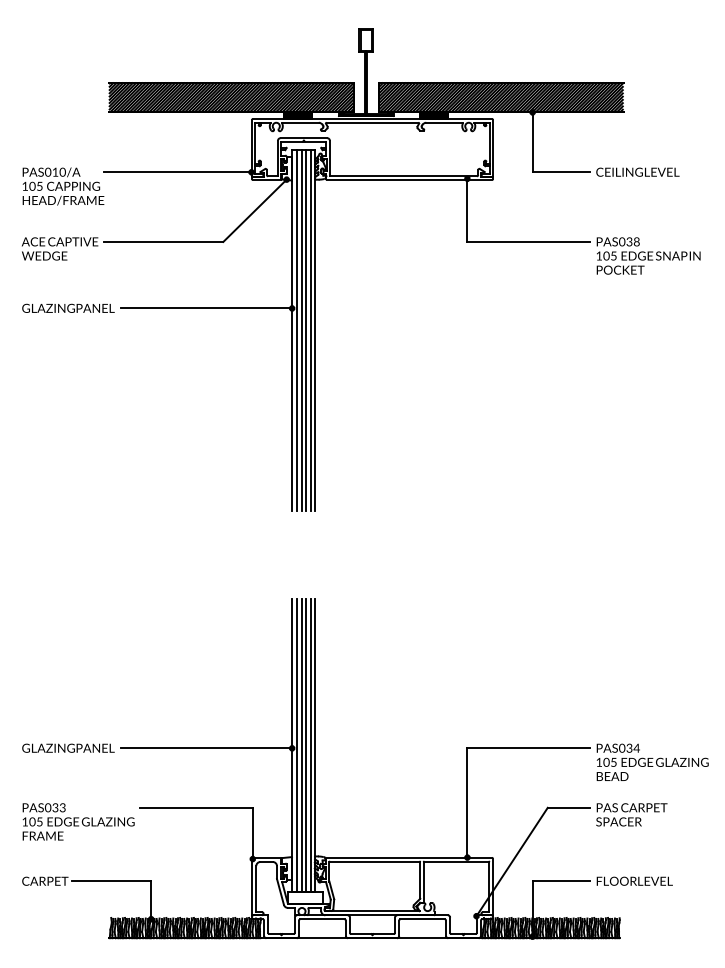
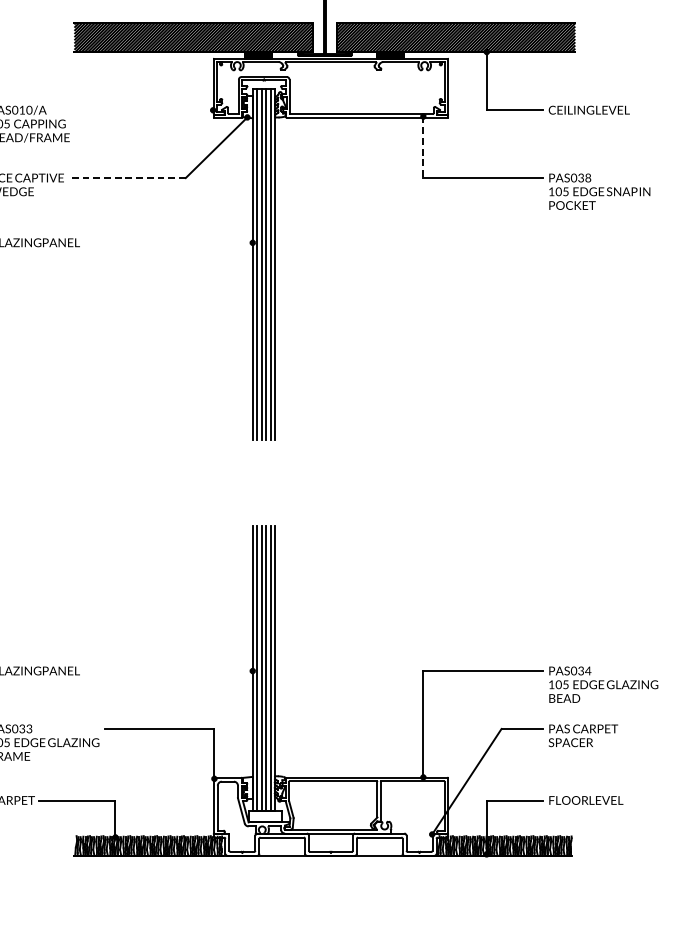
line: (177, 172) -> (141, 110), removed
line: (467, 210) -> (423, 147), solid -> dashed
line: (163, 241) -> (127, 177), solid -> dashed
line: (206, 308) -> (169, 242), removed
line: (206, 748) -> (169, 671), removed

